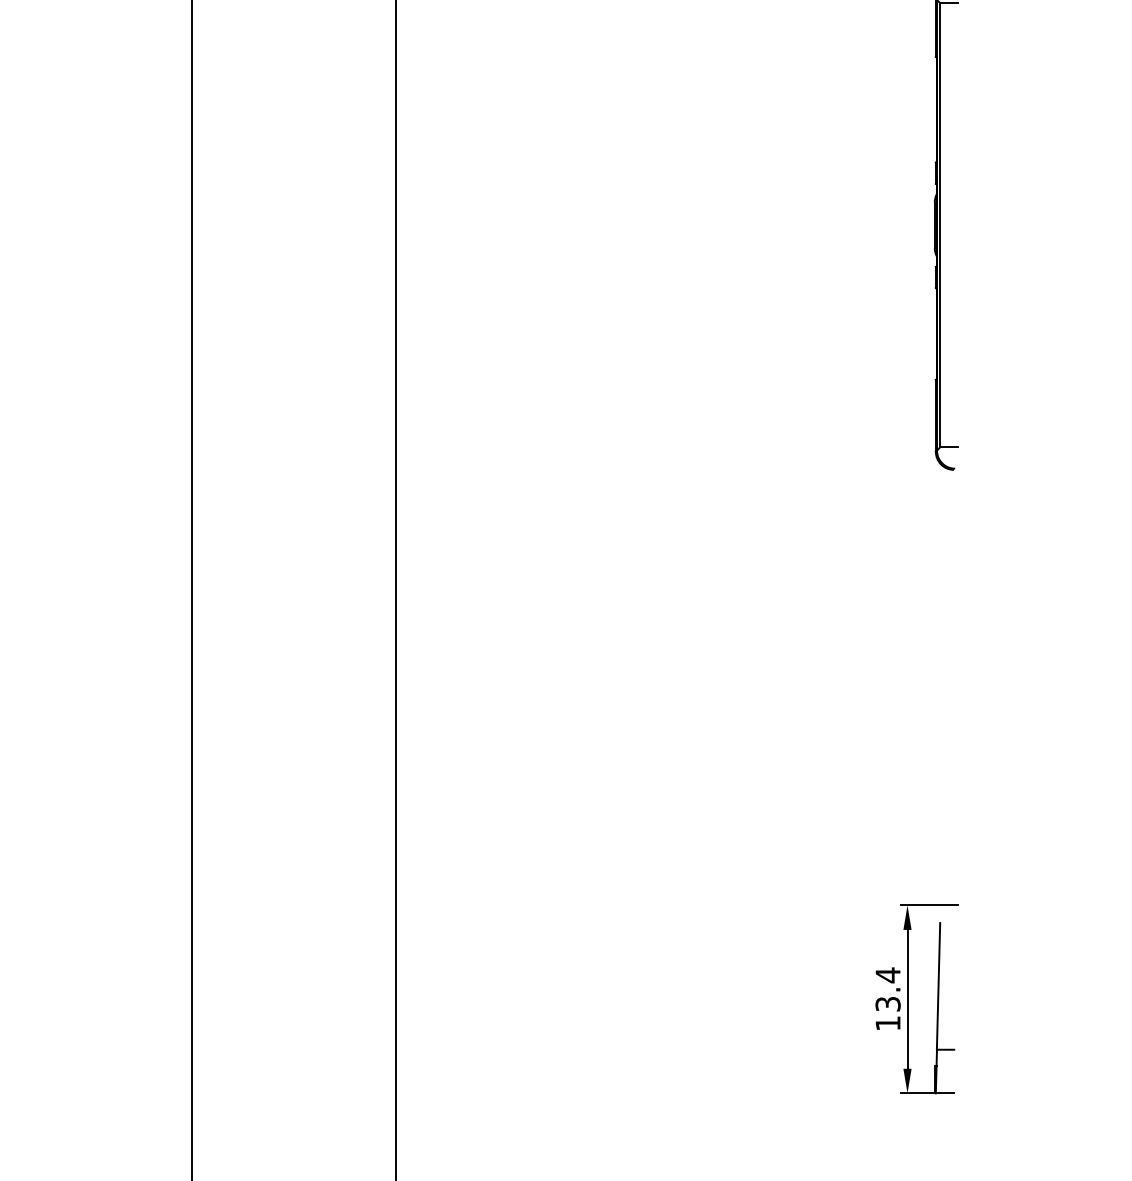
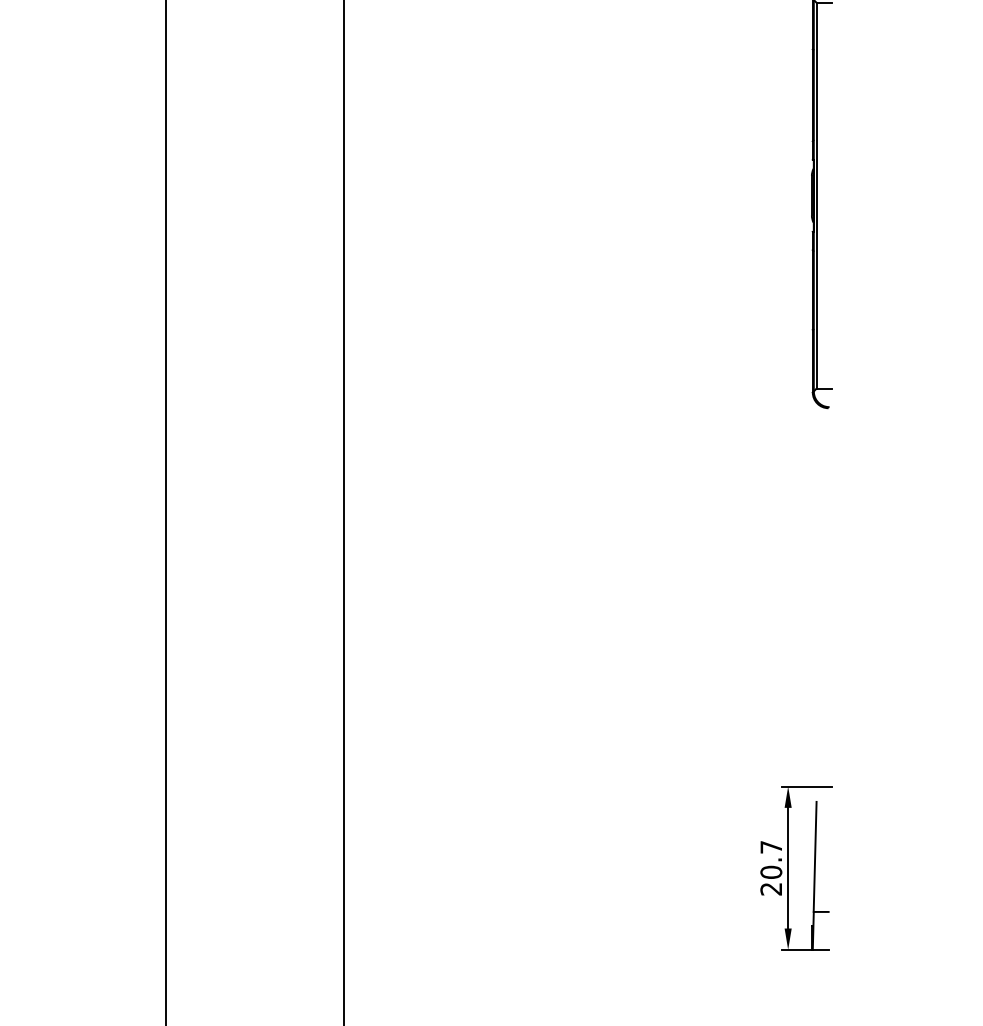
text: (888, 998) -> (771, 867), 13.4 -> 20.7

